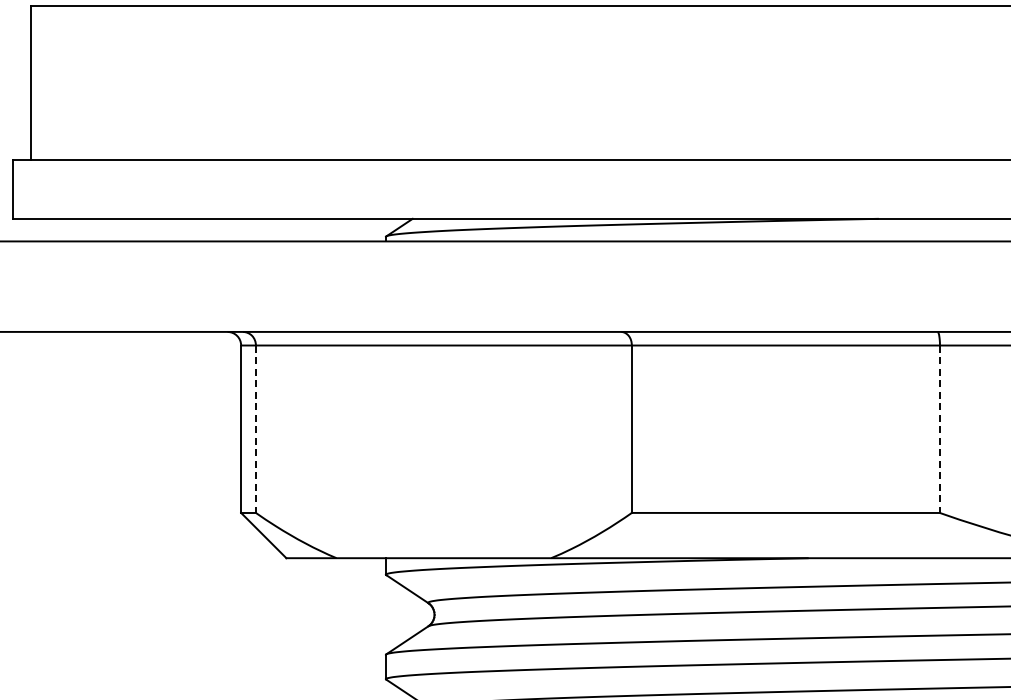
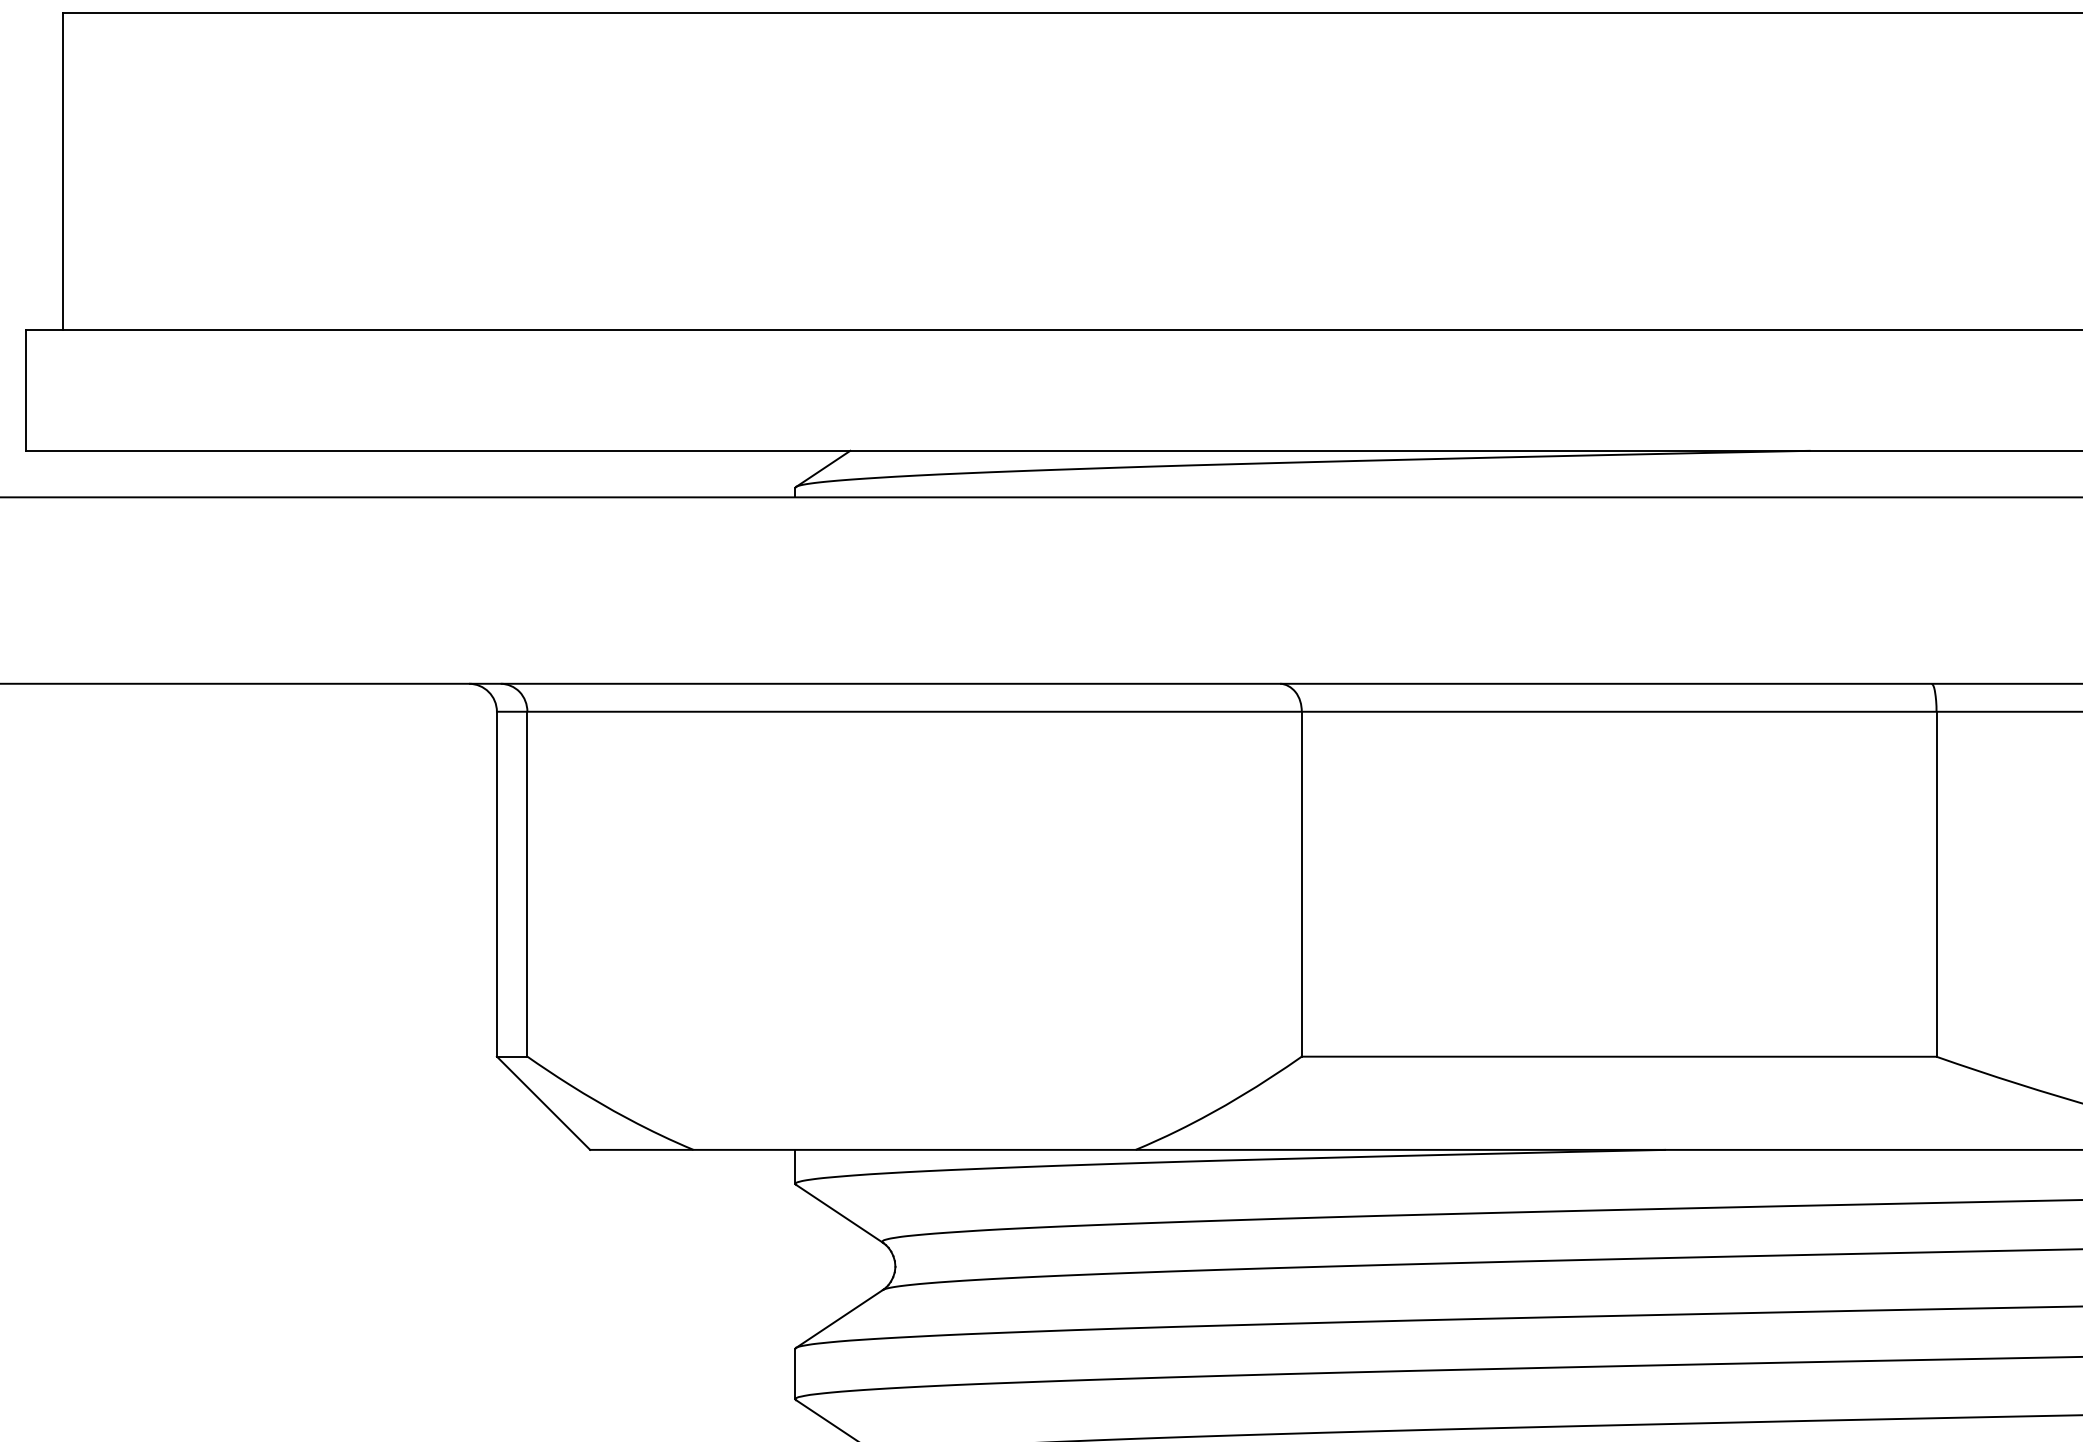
line: (255, 429) -> (526, 884), dashed -> solid
line: (939, 429) -> (1935, 884), dashed -> solid

